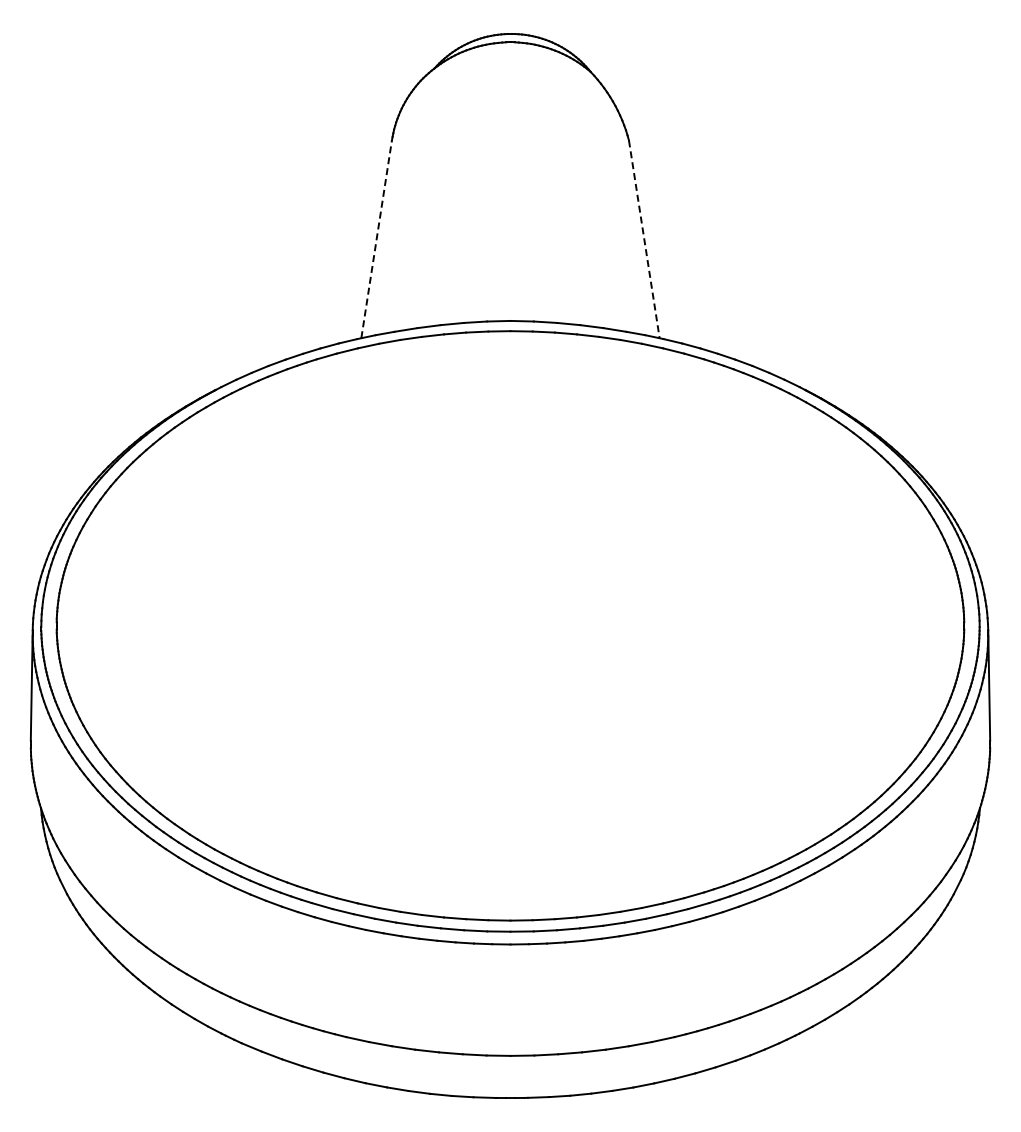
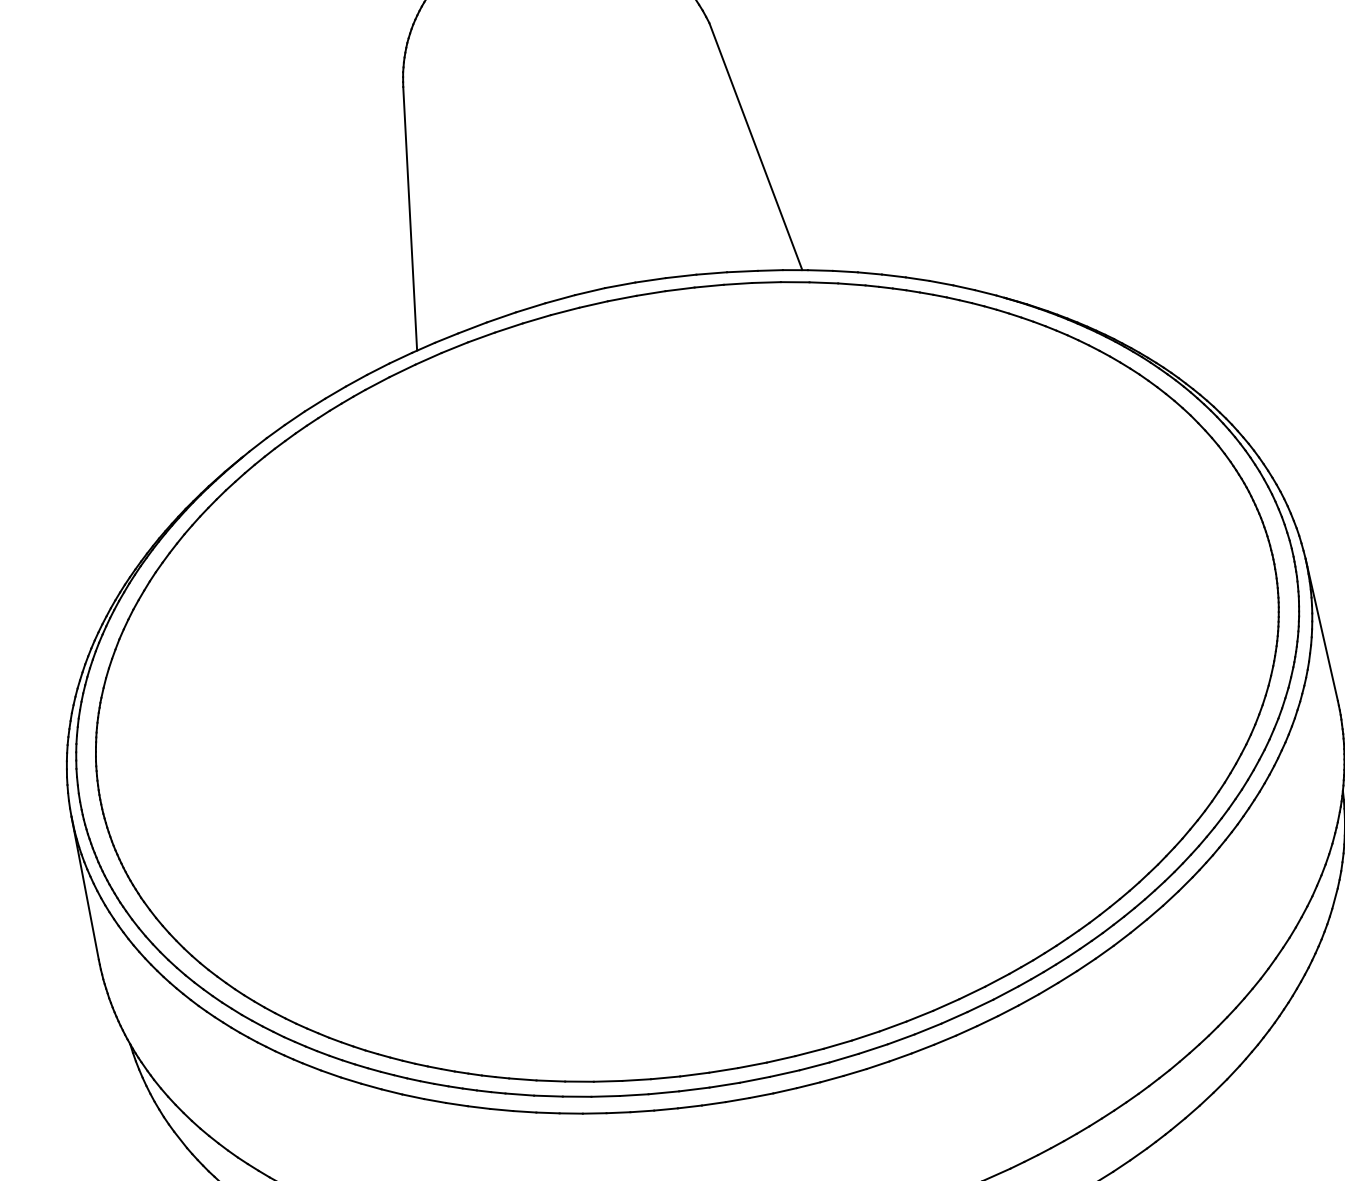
line: (376, 238) -> (409, 217), dashed -> solid
line: (644, 239) -> (756, 146), dashed -> solid

